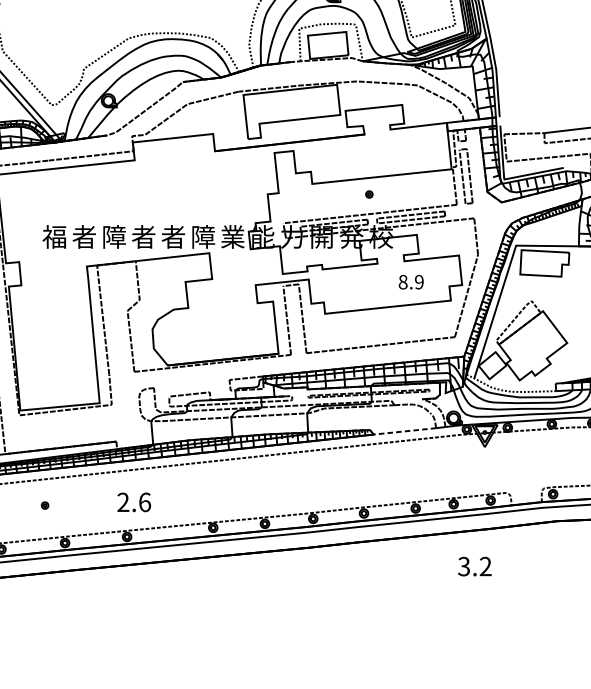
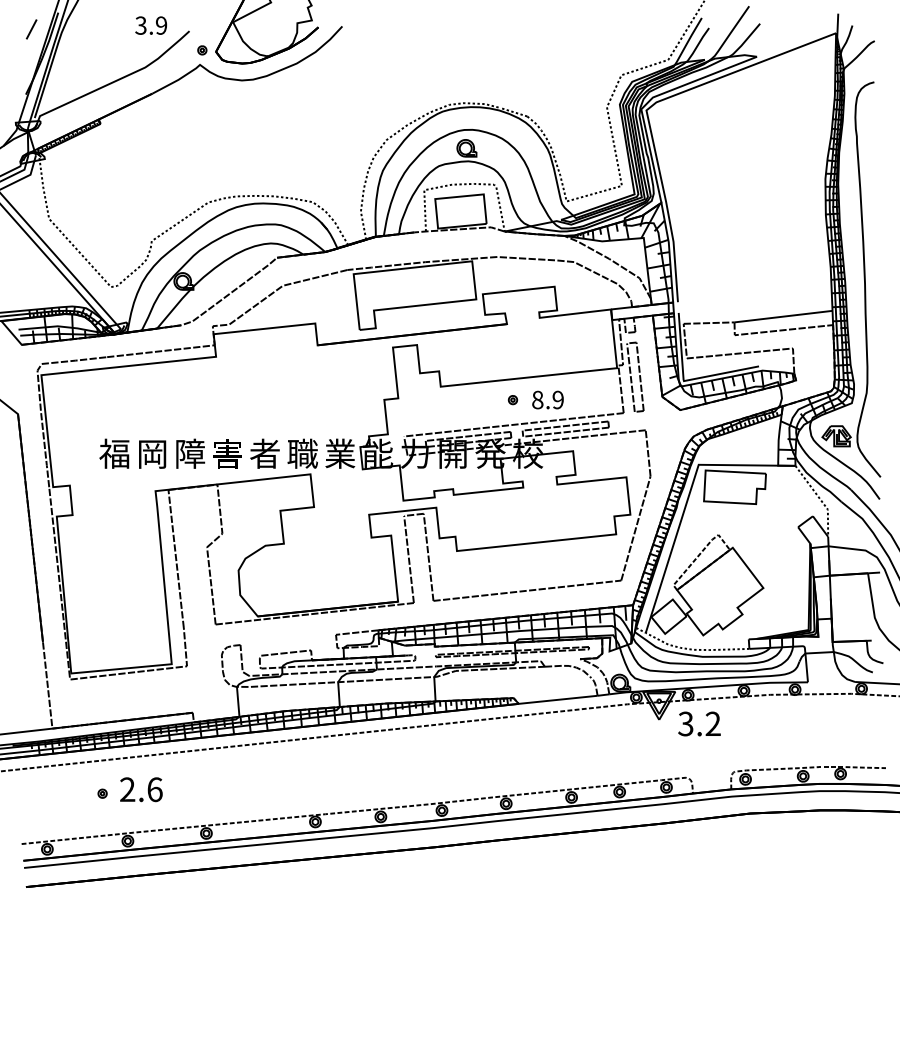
text: (84, 236) -> (152, 453), 者 -> 岡
text: (143, 236) -> (227, 453), 者 -> 害
text: (203, 236) -> (302, 453), 障 -> 職
text: (410, 281) -> (547, 399), moved
line: (405, 431) -> (558, 699), dashed -> solid
text: (134, 502) -> (141, 789), moved
text: (474, 566) -> (699, 723), moved

